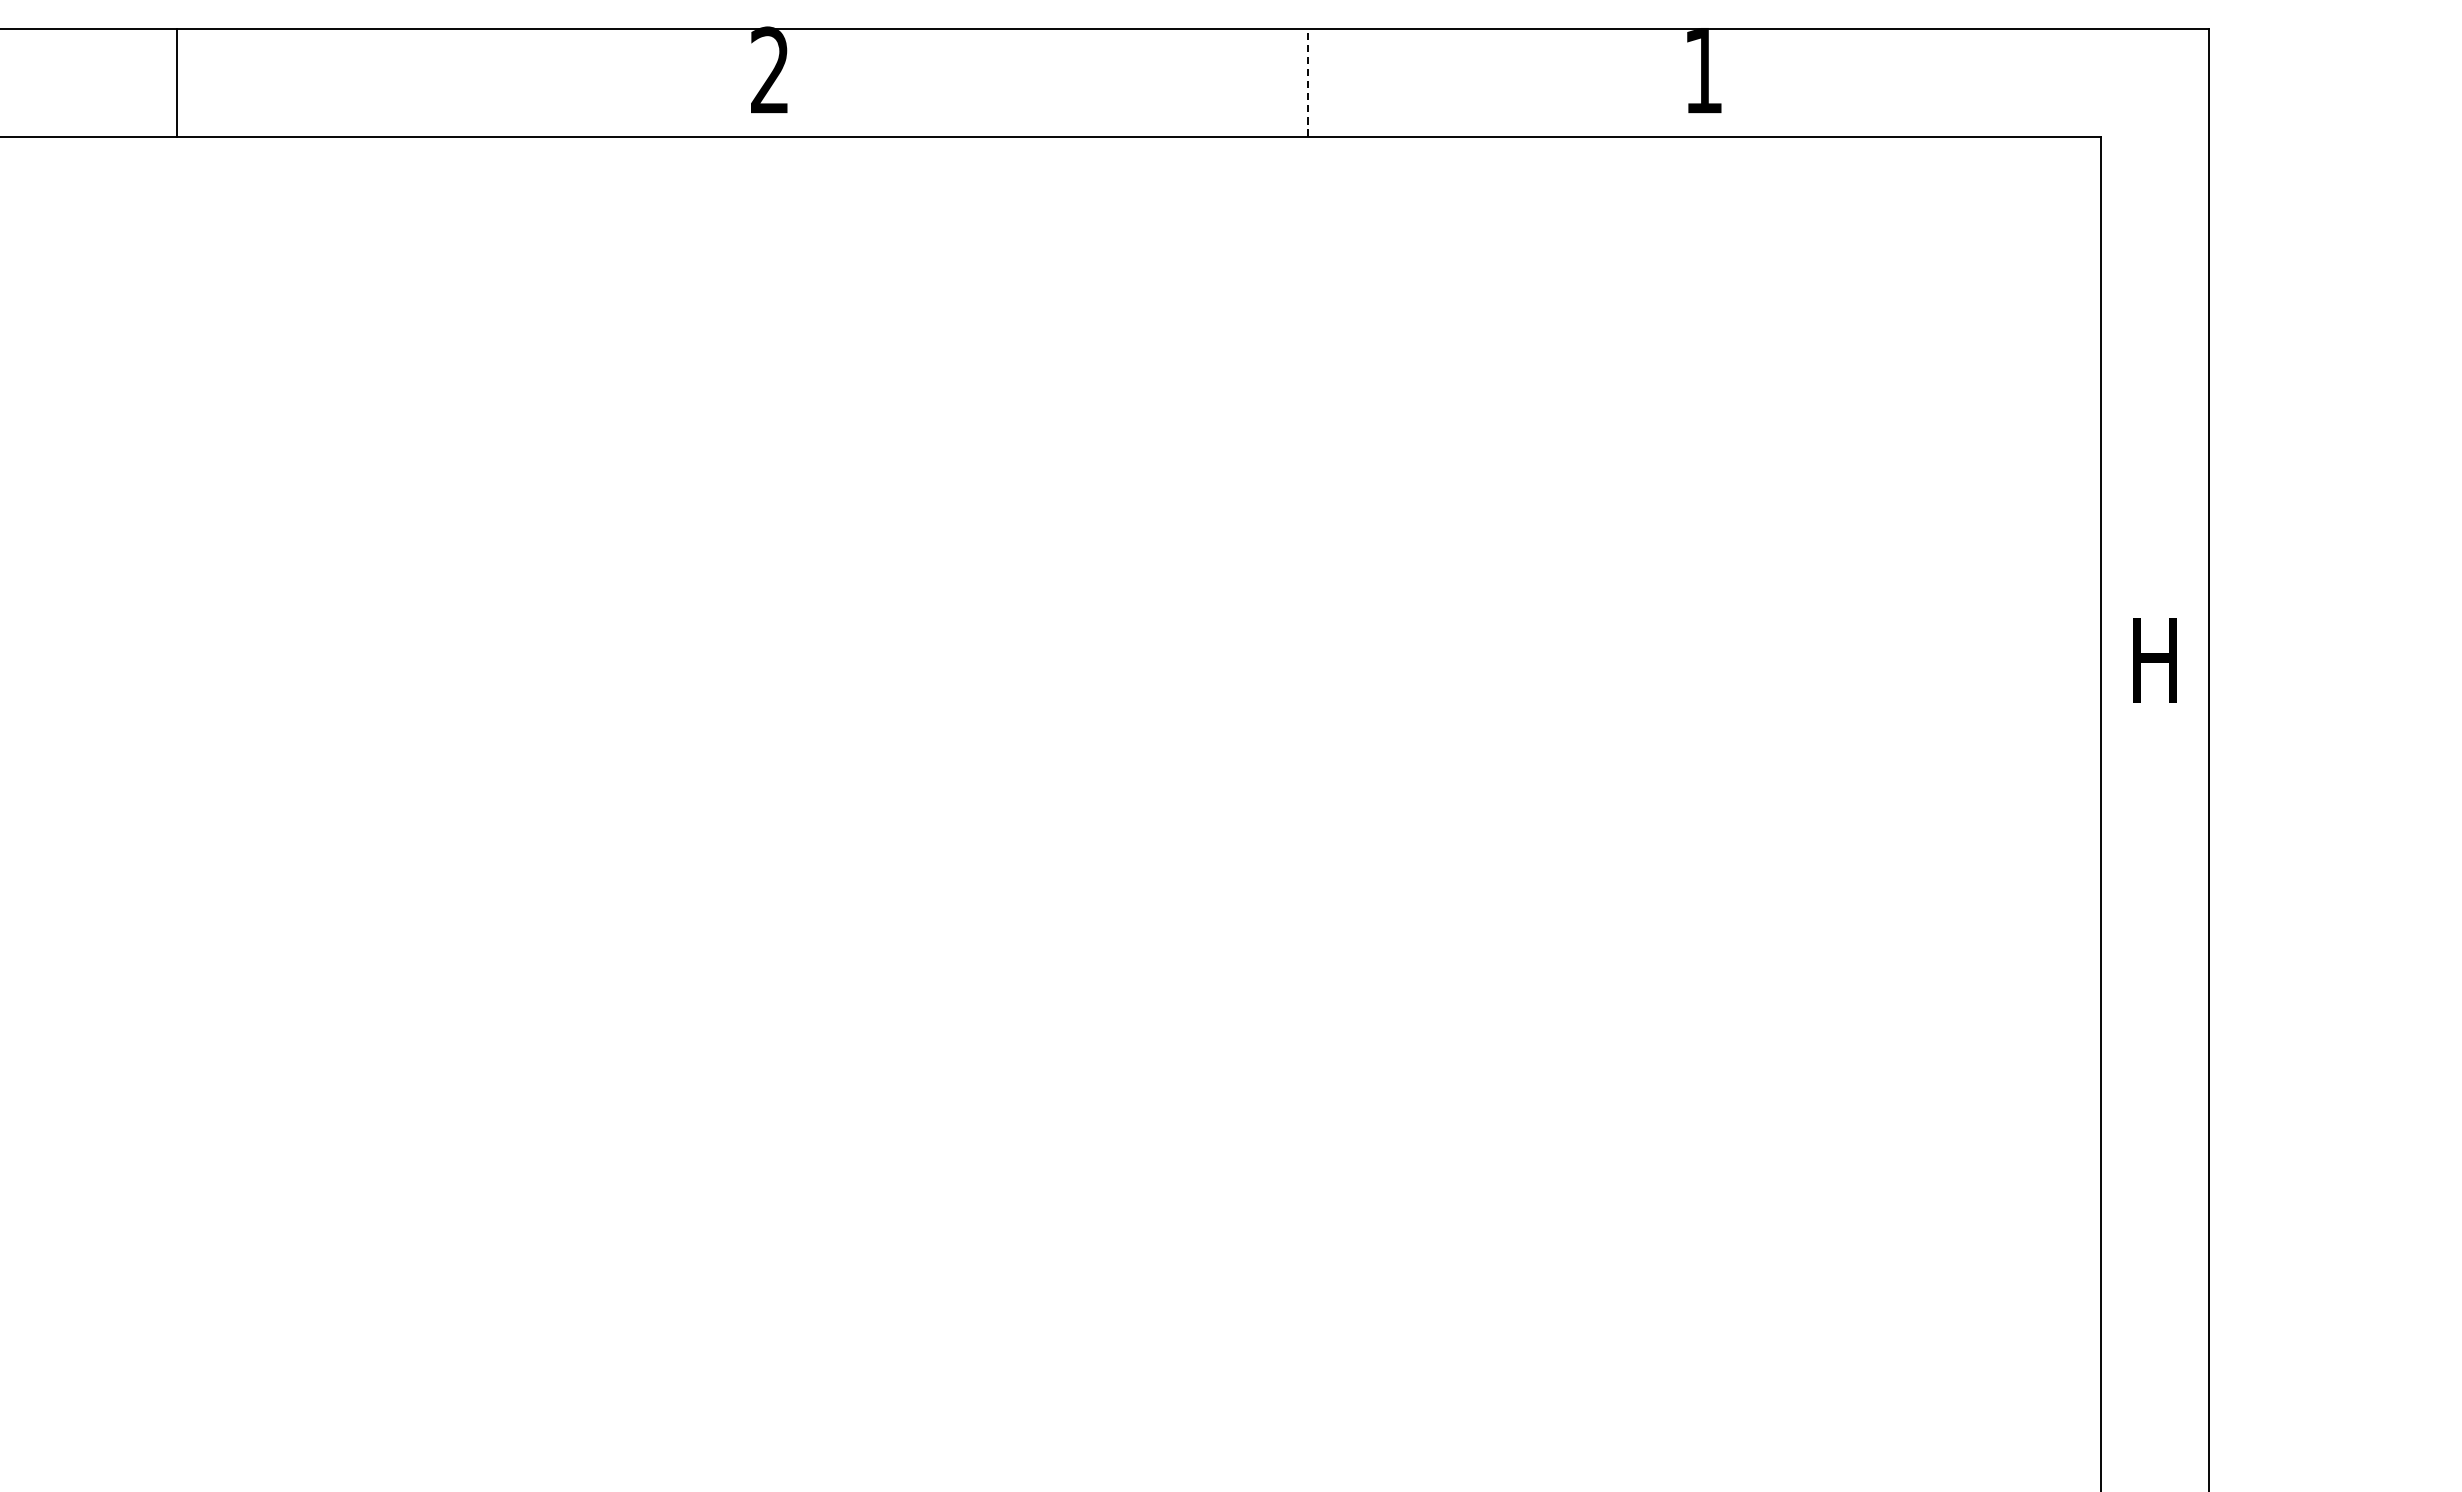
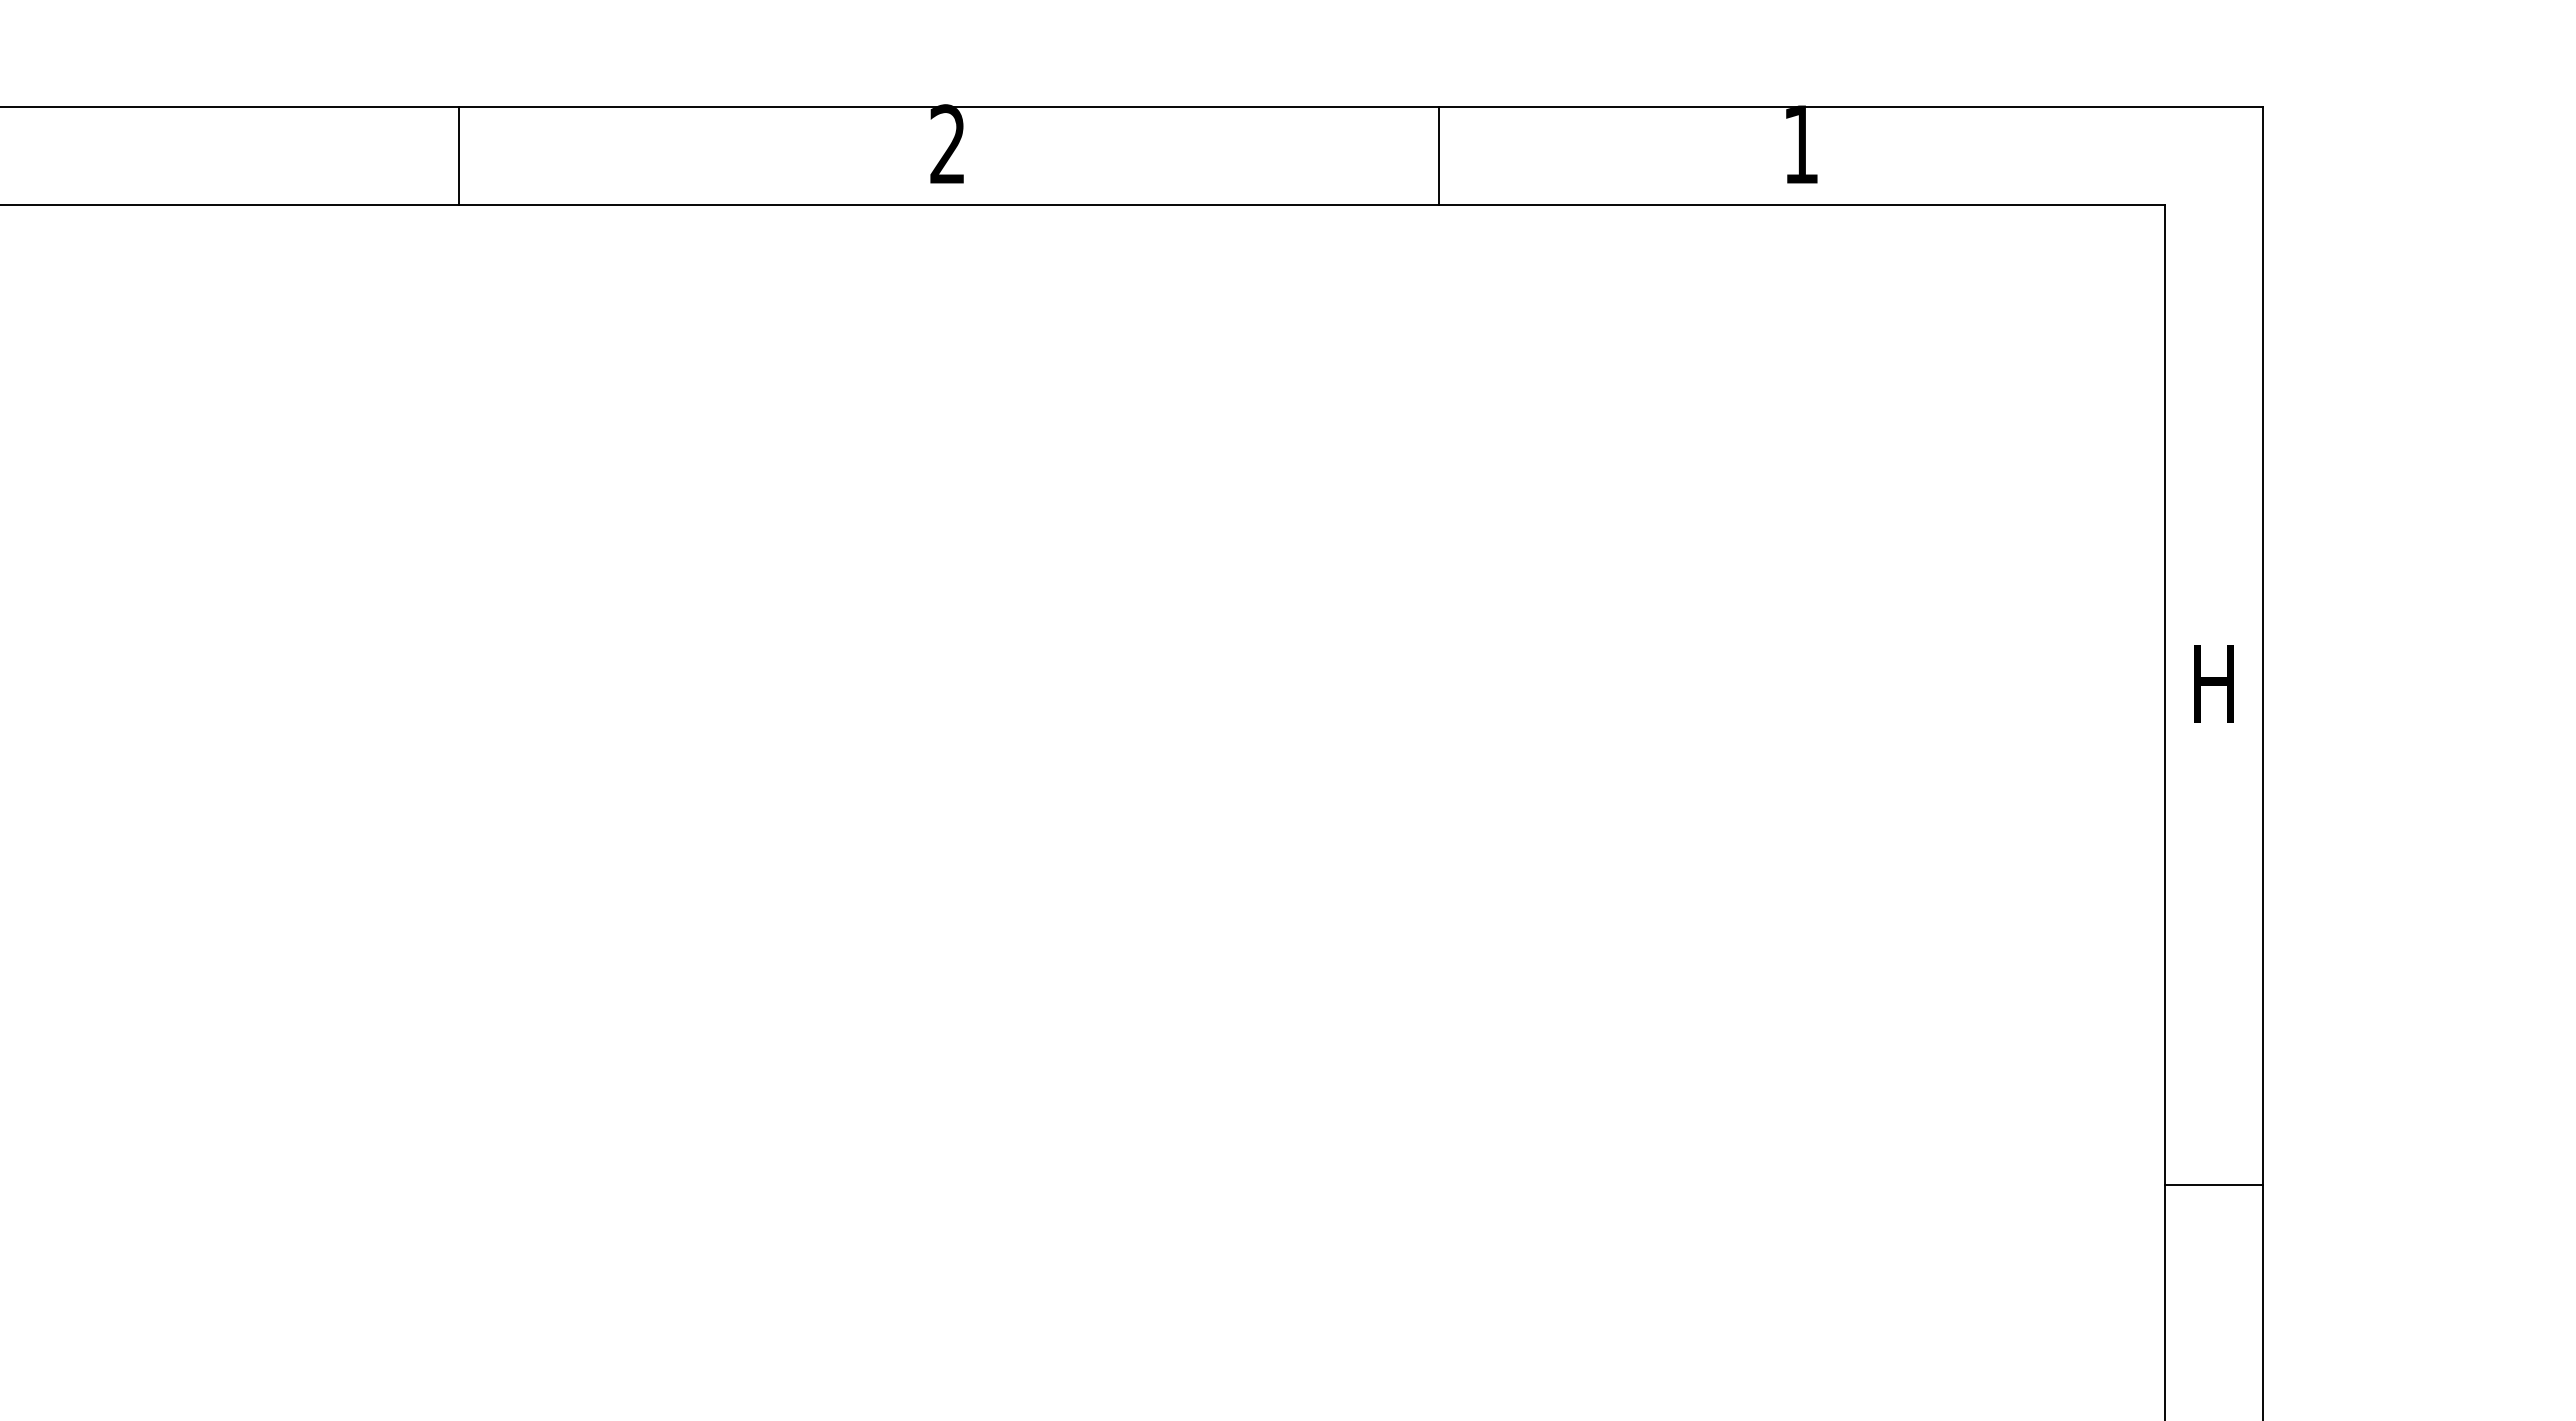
line: (176, 82) -> (458, 155), moved
line: (1307, 82) -> (1439, 155), dashed -> solid
line: (2154, 1209) -> (2213, 1185), added

